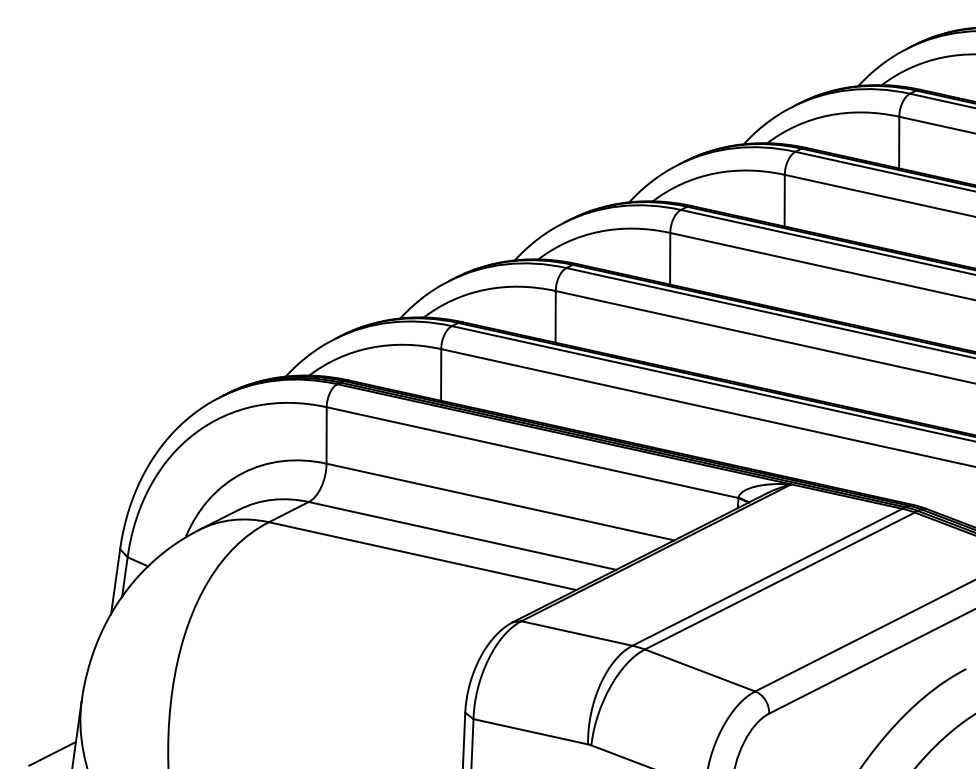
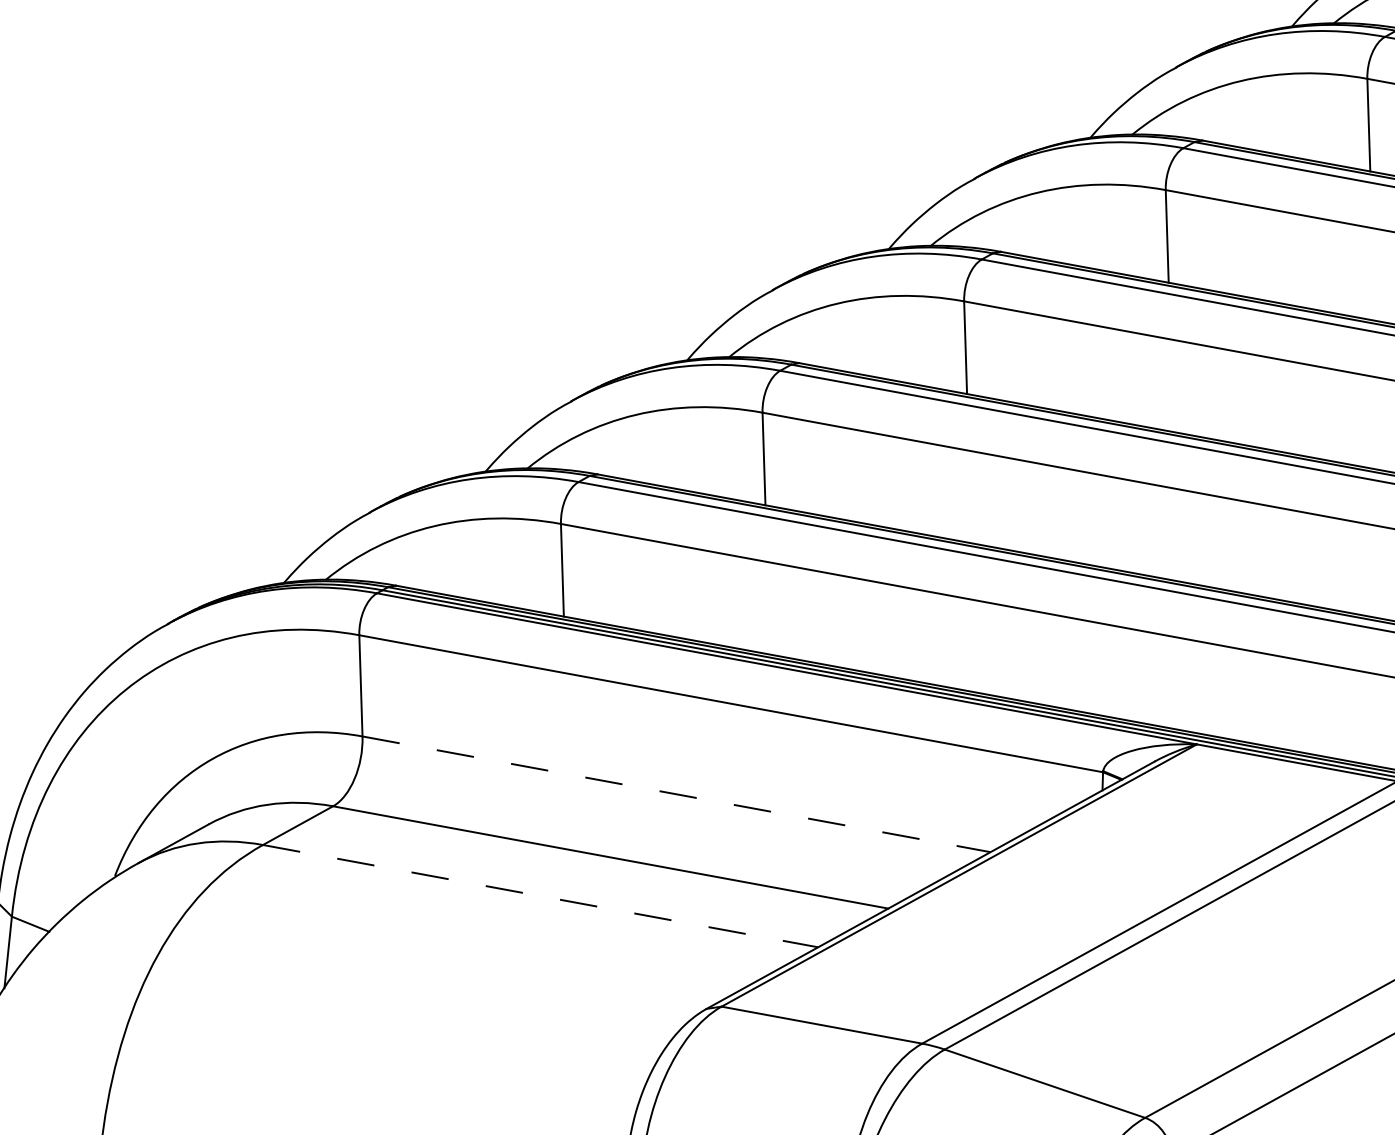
line: (500, 502) -> (676, 795), solid -> dashed
line: (423, 556) -> (542, 896), solid -> dashed

